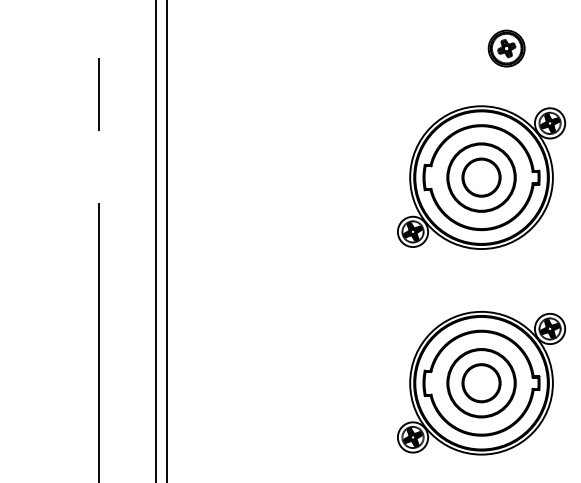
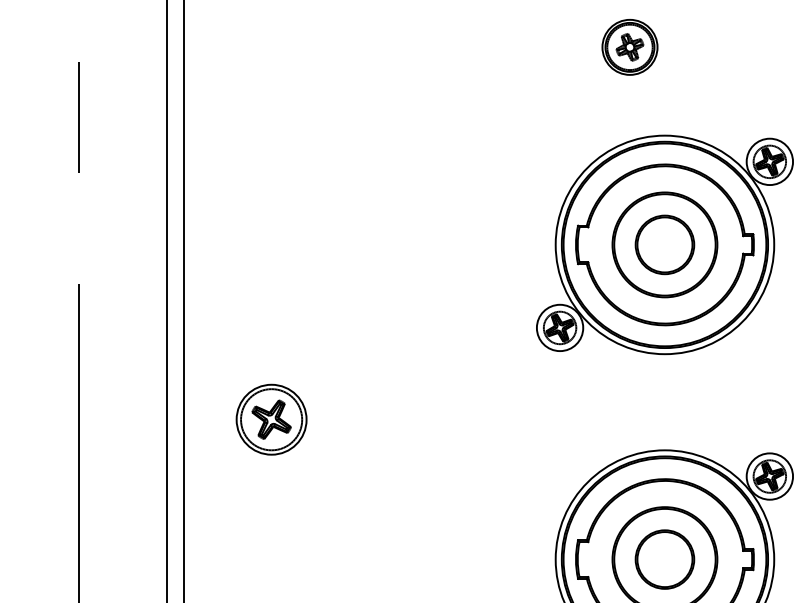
part: (506, 48) -> (629, 47), moved
part: (224, 291) -> (271, 419), added

